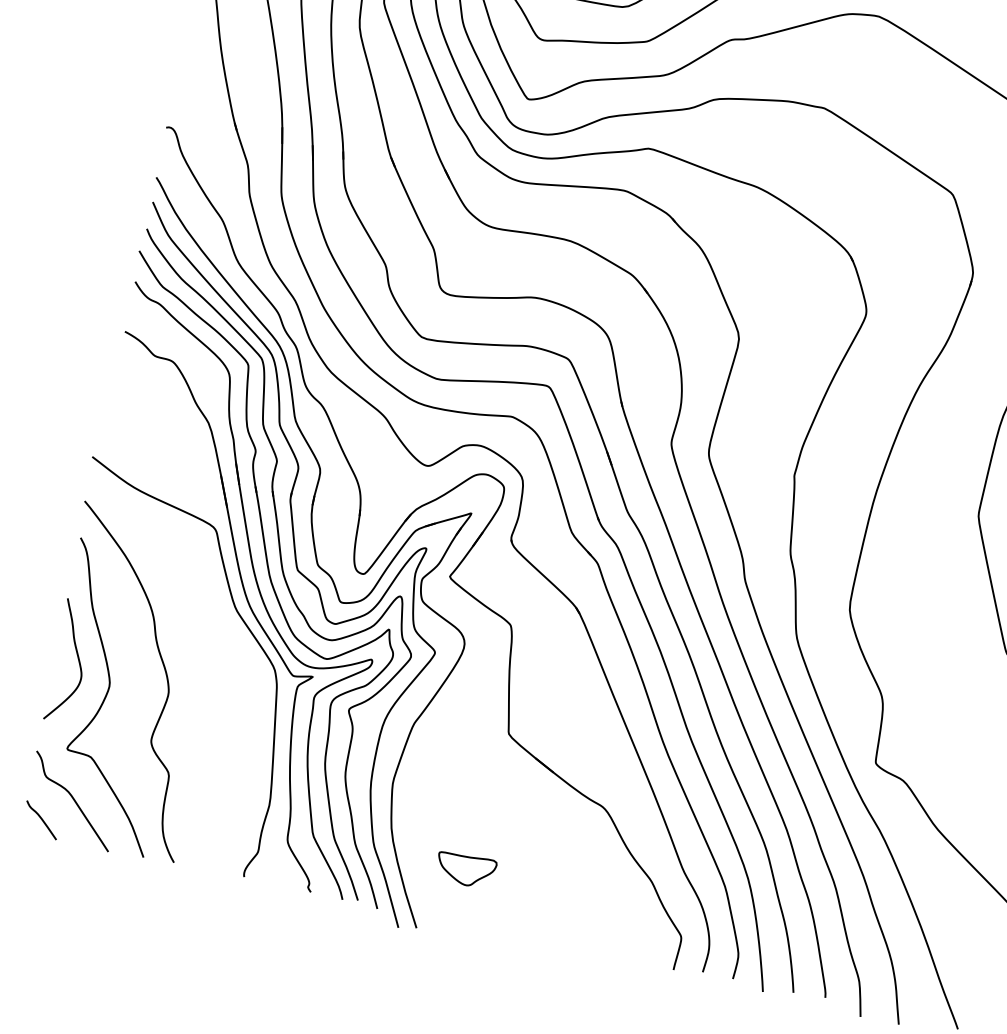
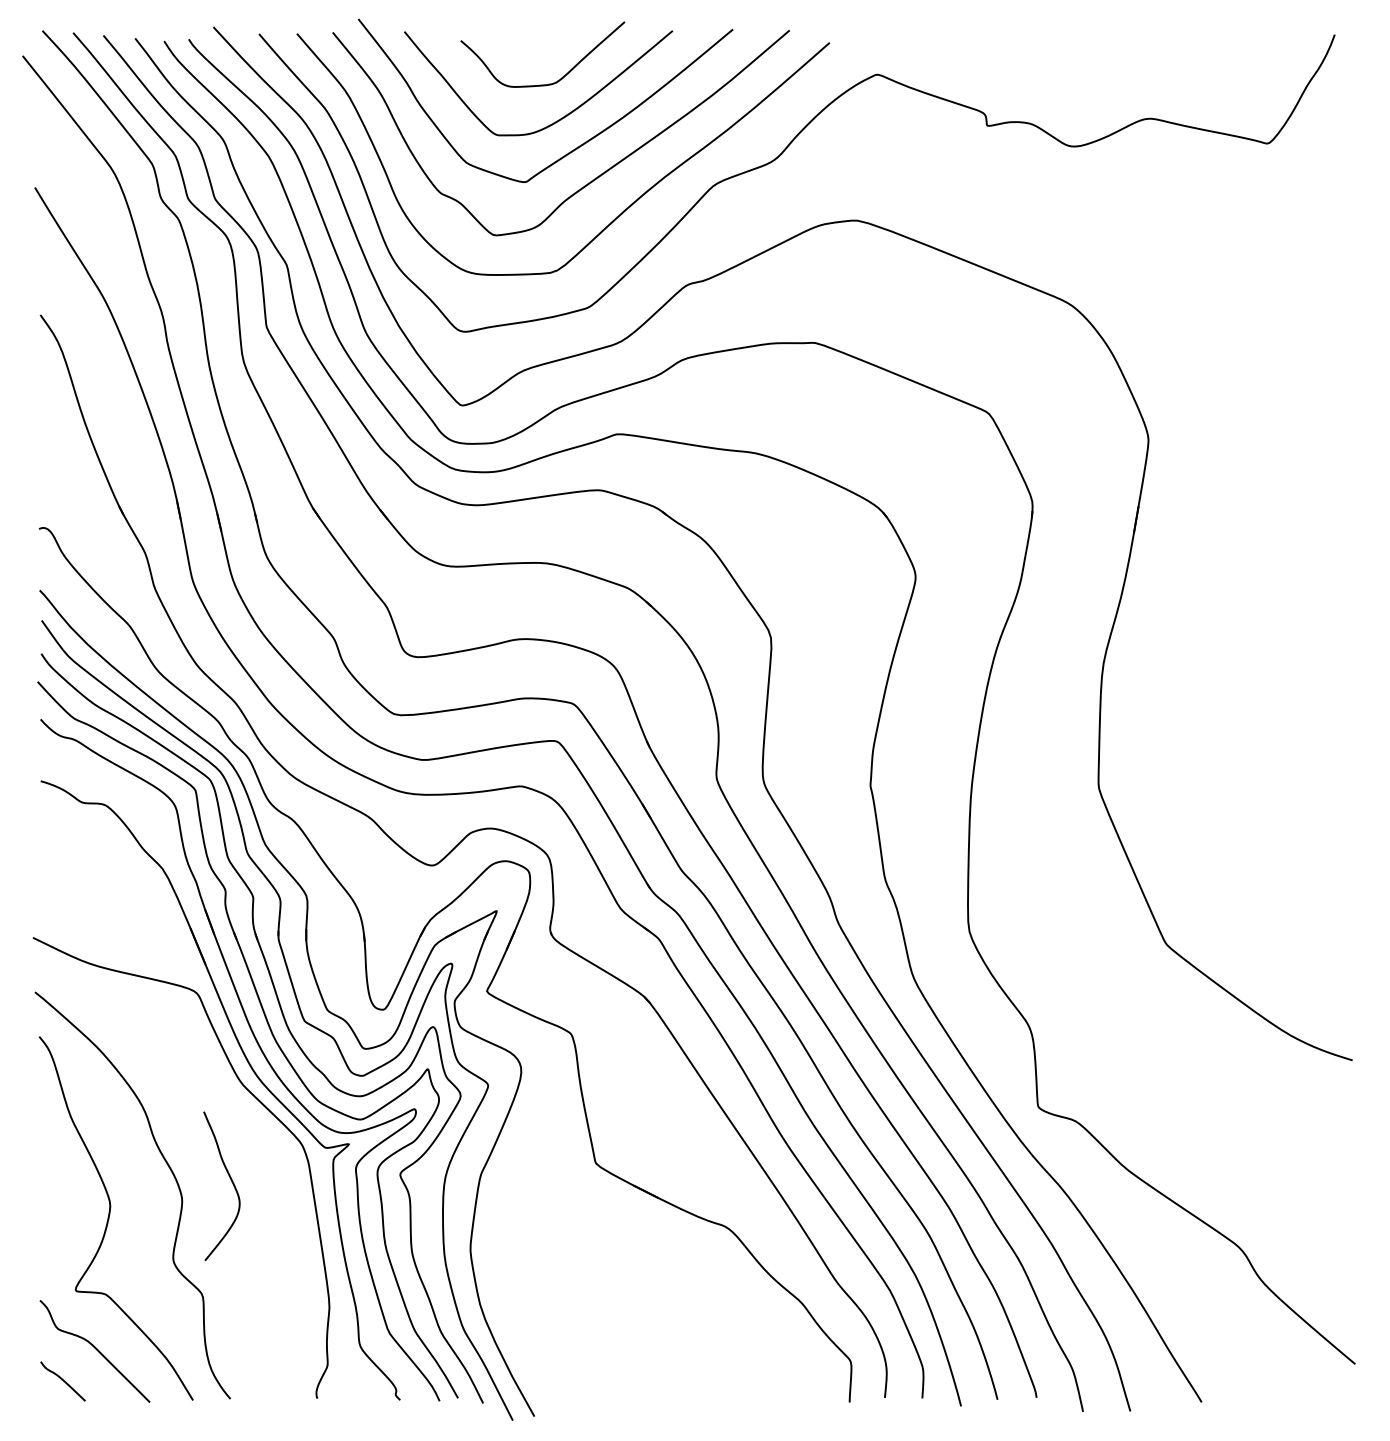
curve: (78, 660) -> (231, 1182), moved
part: (465, 870) -> (578, 1335), removed

